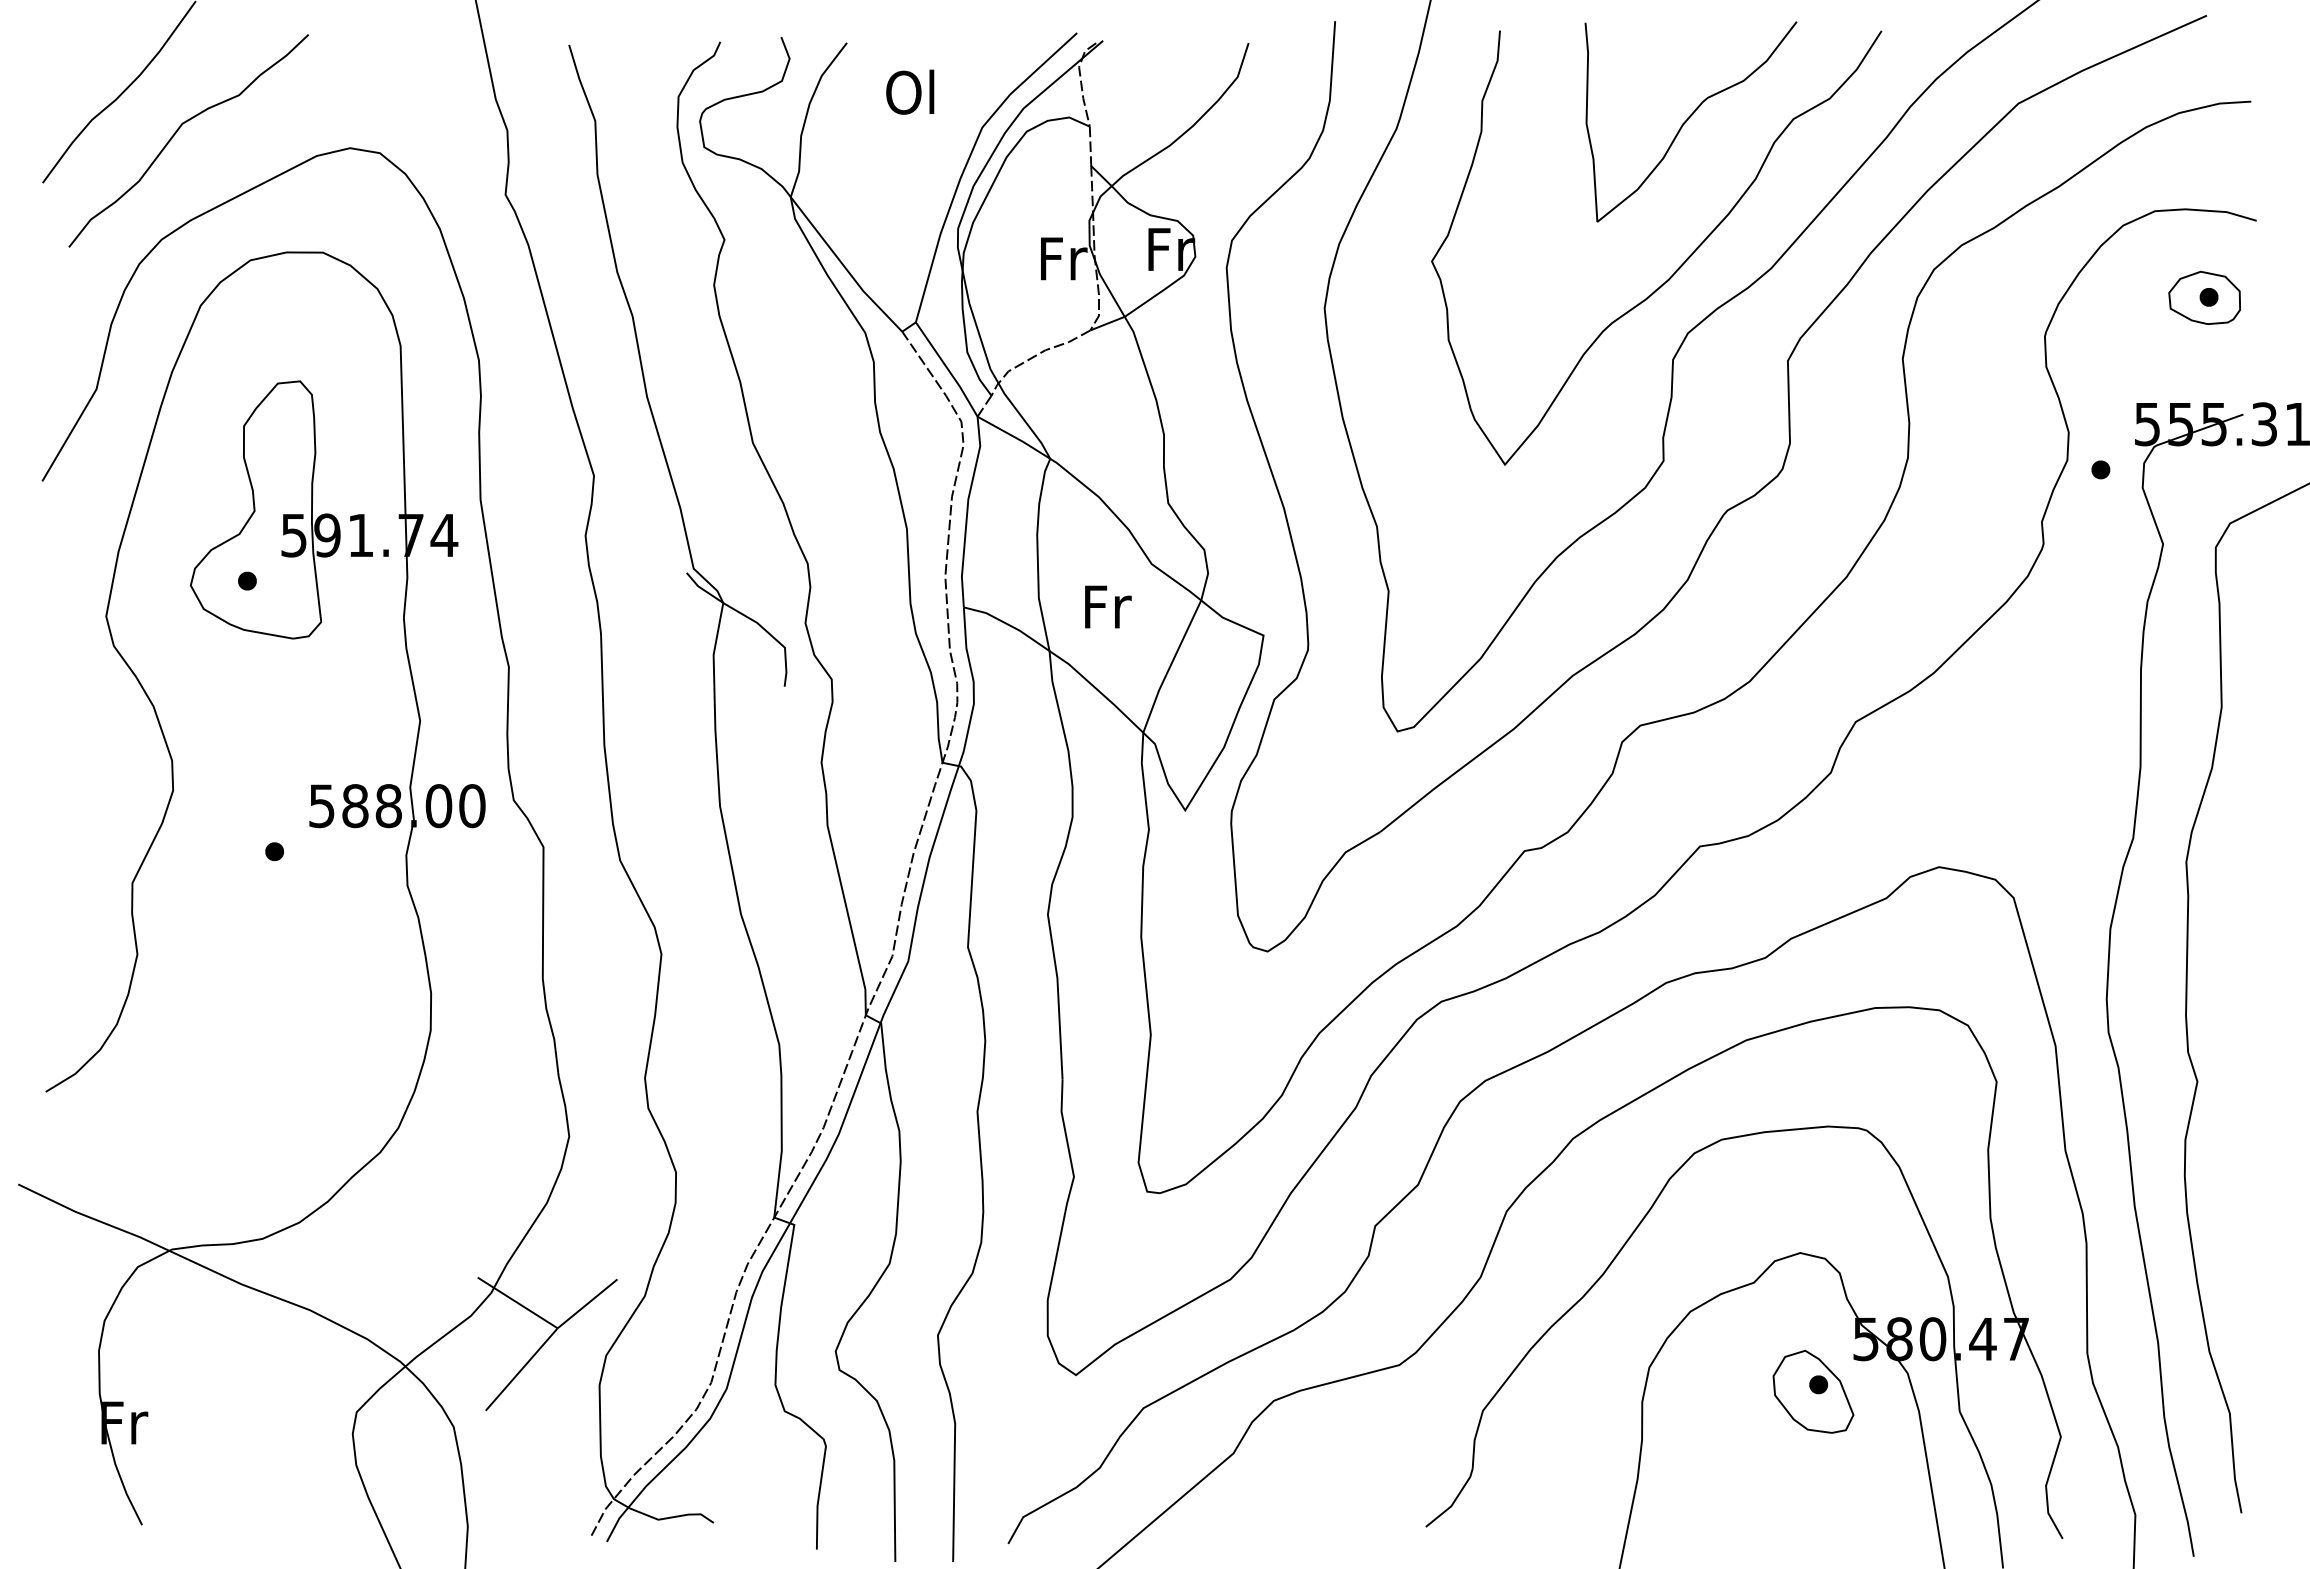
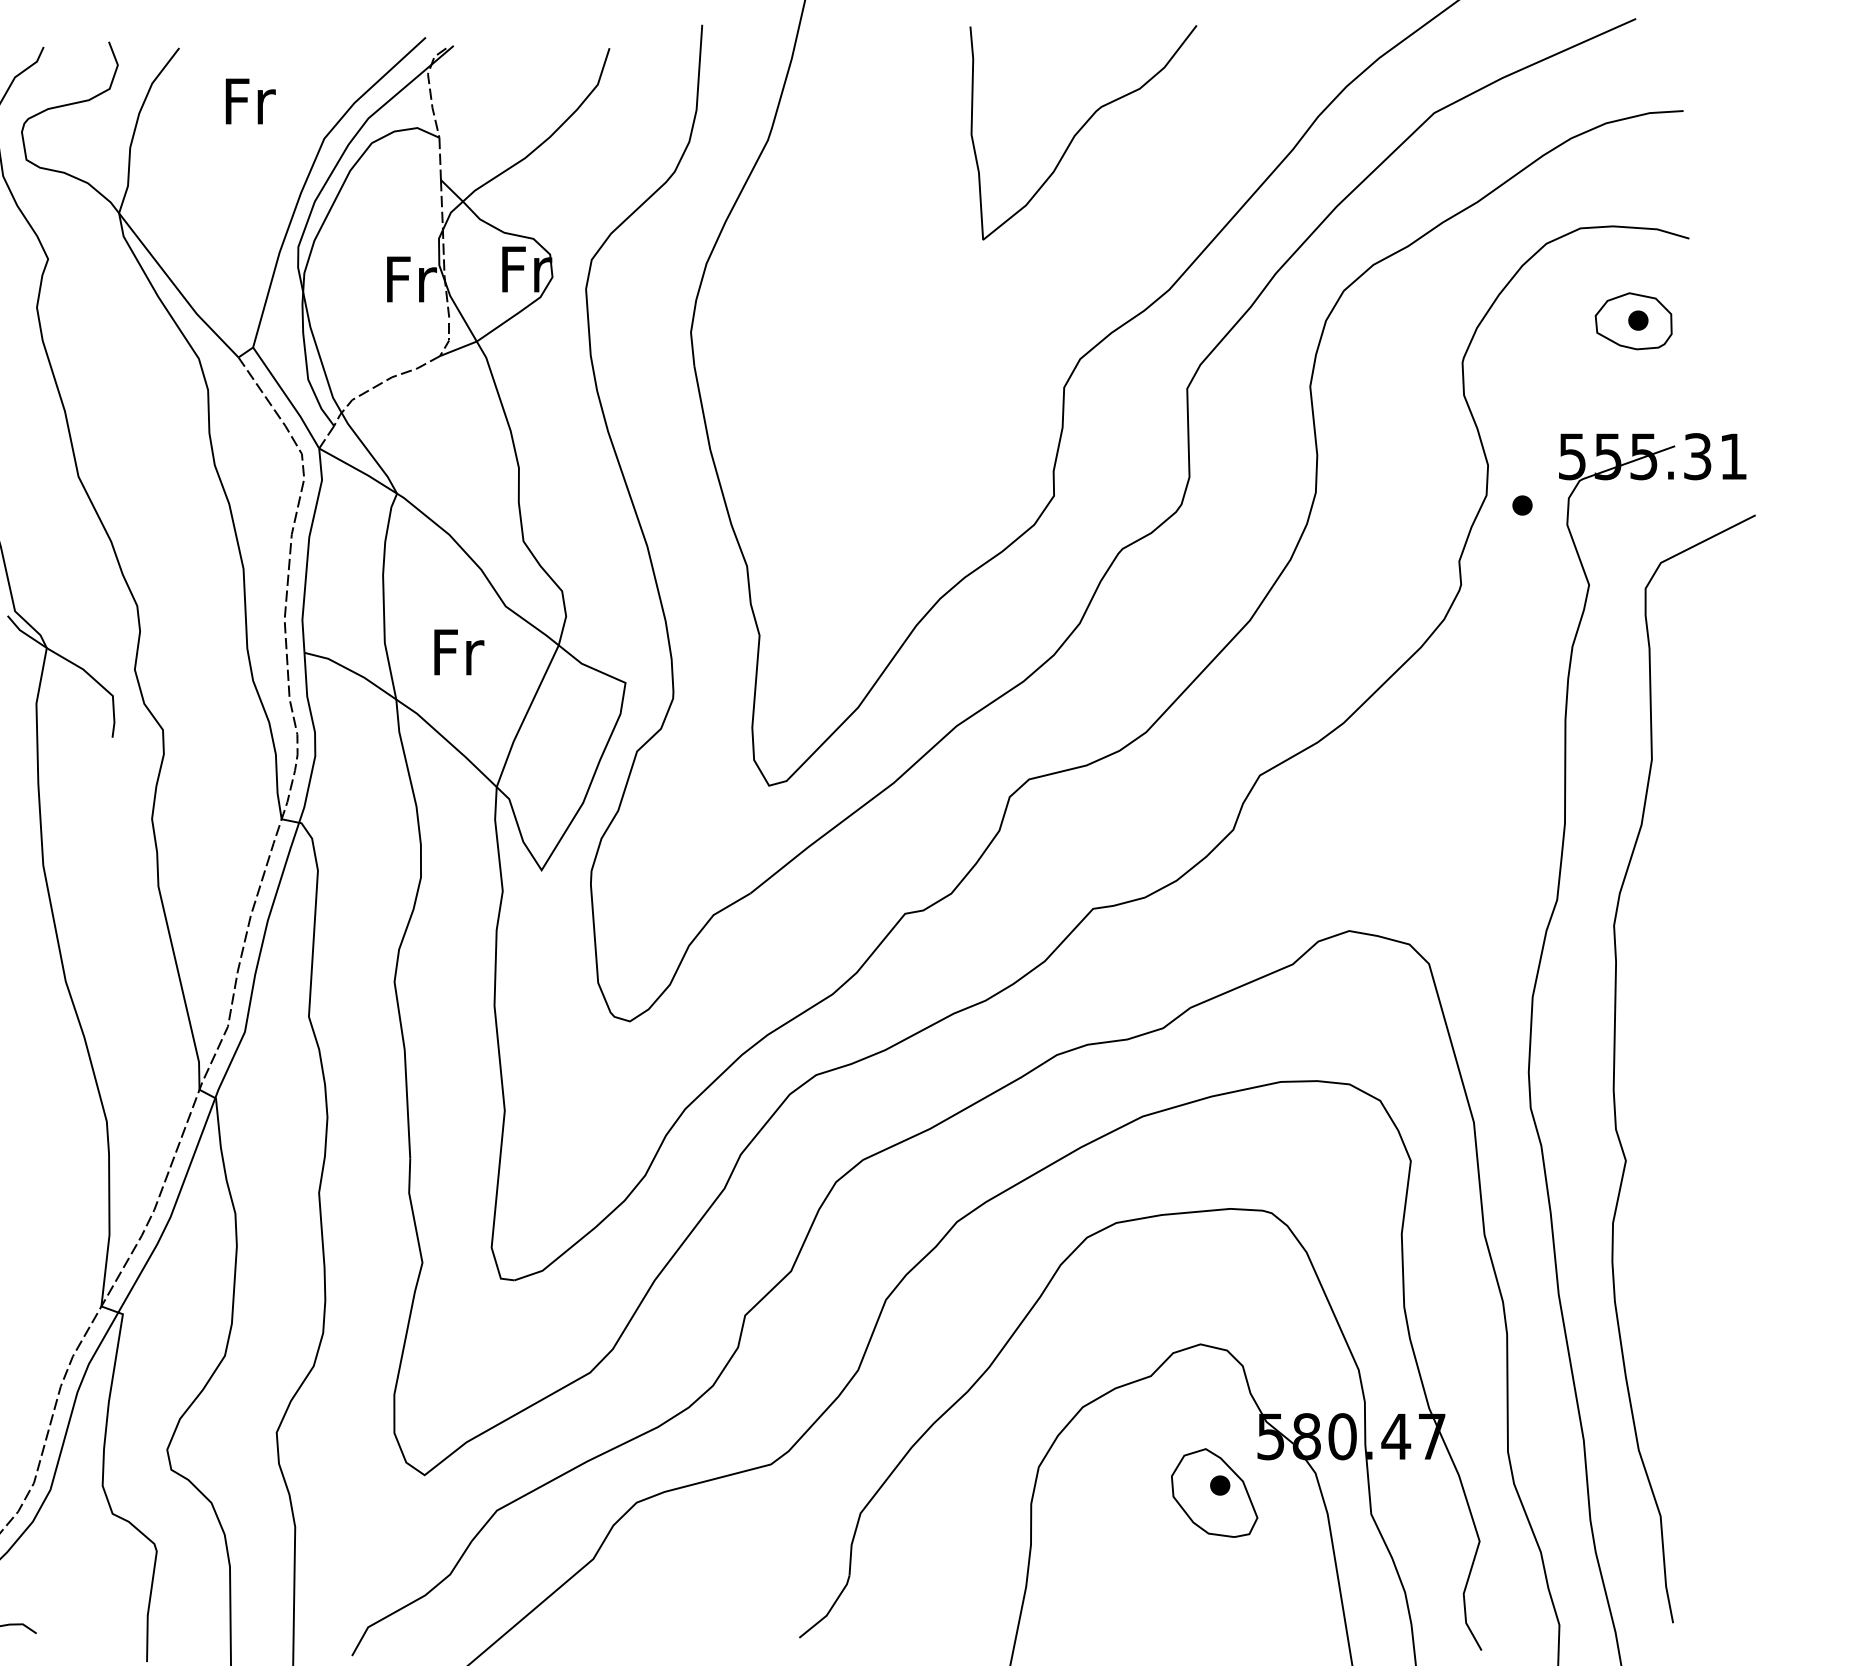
text: (911, 91) -> (248, 100), Ol -> Fr
curve: (1677, 268) -> (1068, 289), removed

